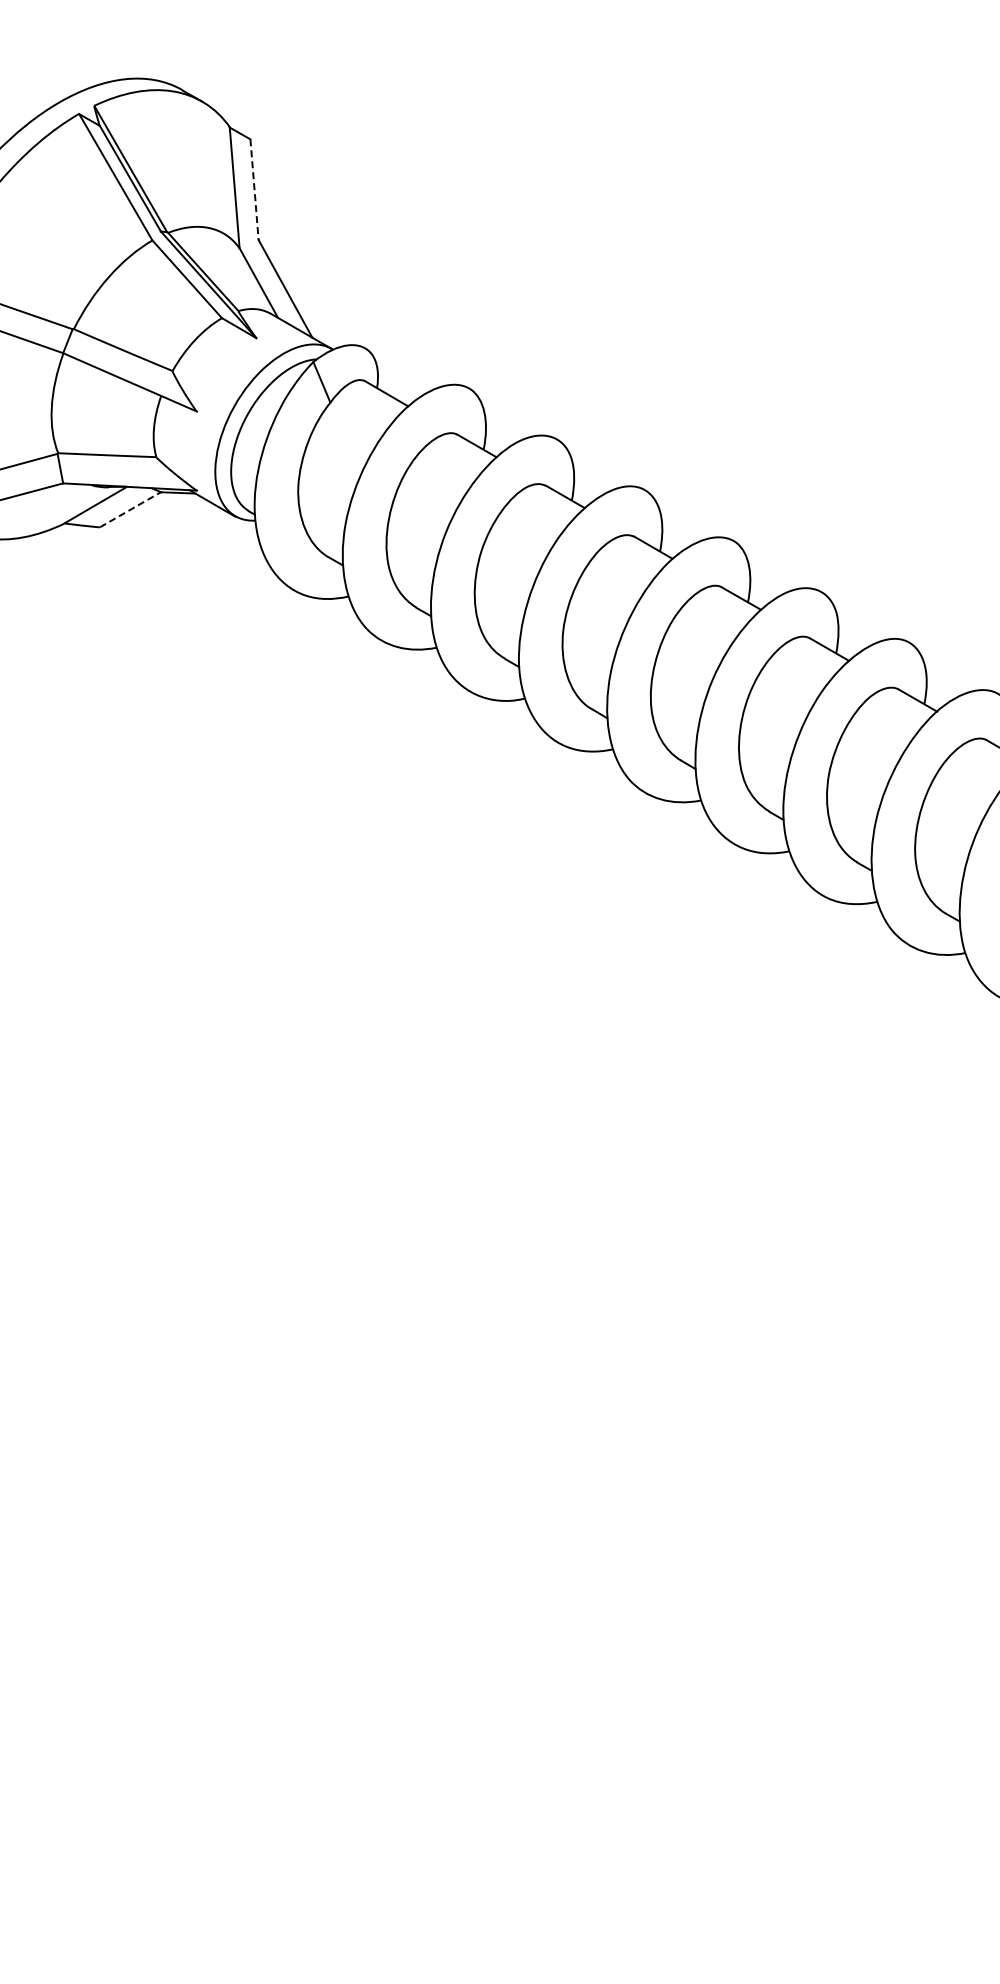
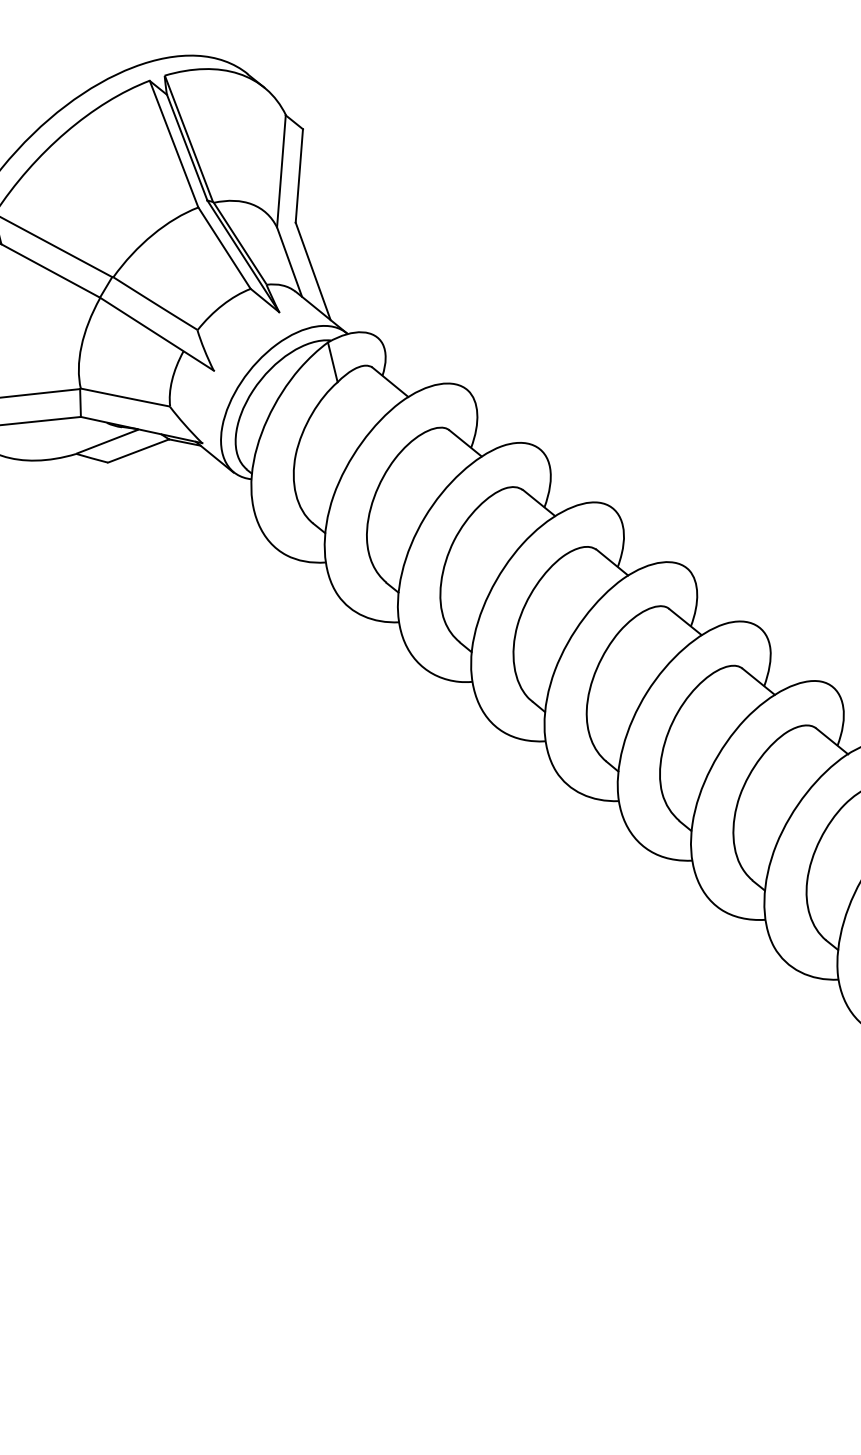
line: (254, 189) -> (299, 175), dashed -> solid
line: (130, 509) -> (138, 450), dashed -> solid

